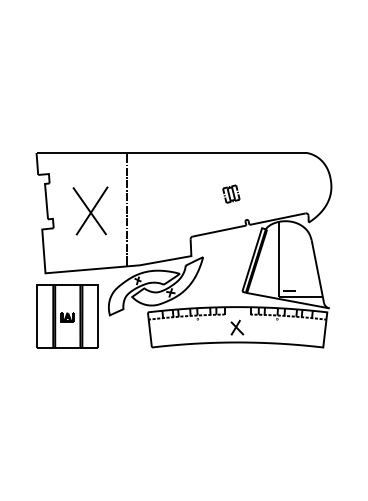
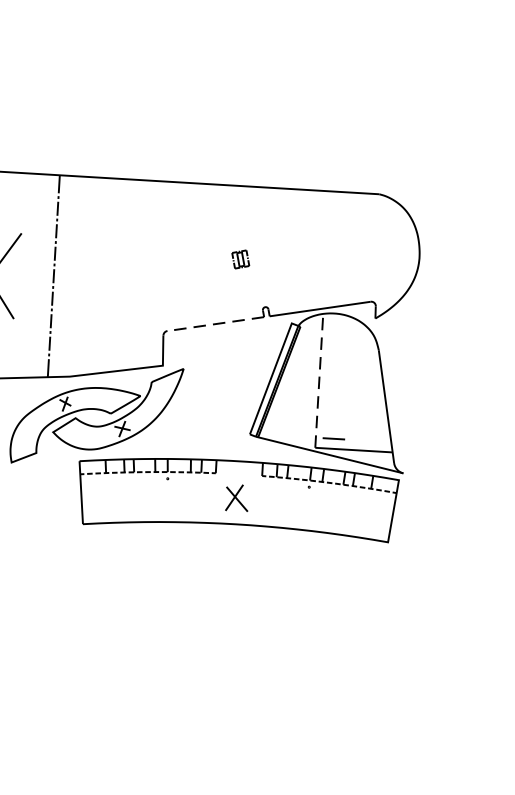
part: (231, 193) -> (240, 258), size x0.6
line: (219, 231) -> (215, 324), solid -> dashed
line: (279, 259) -> (319, 381), solid -> dashed

